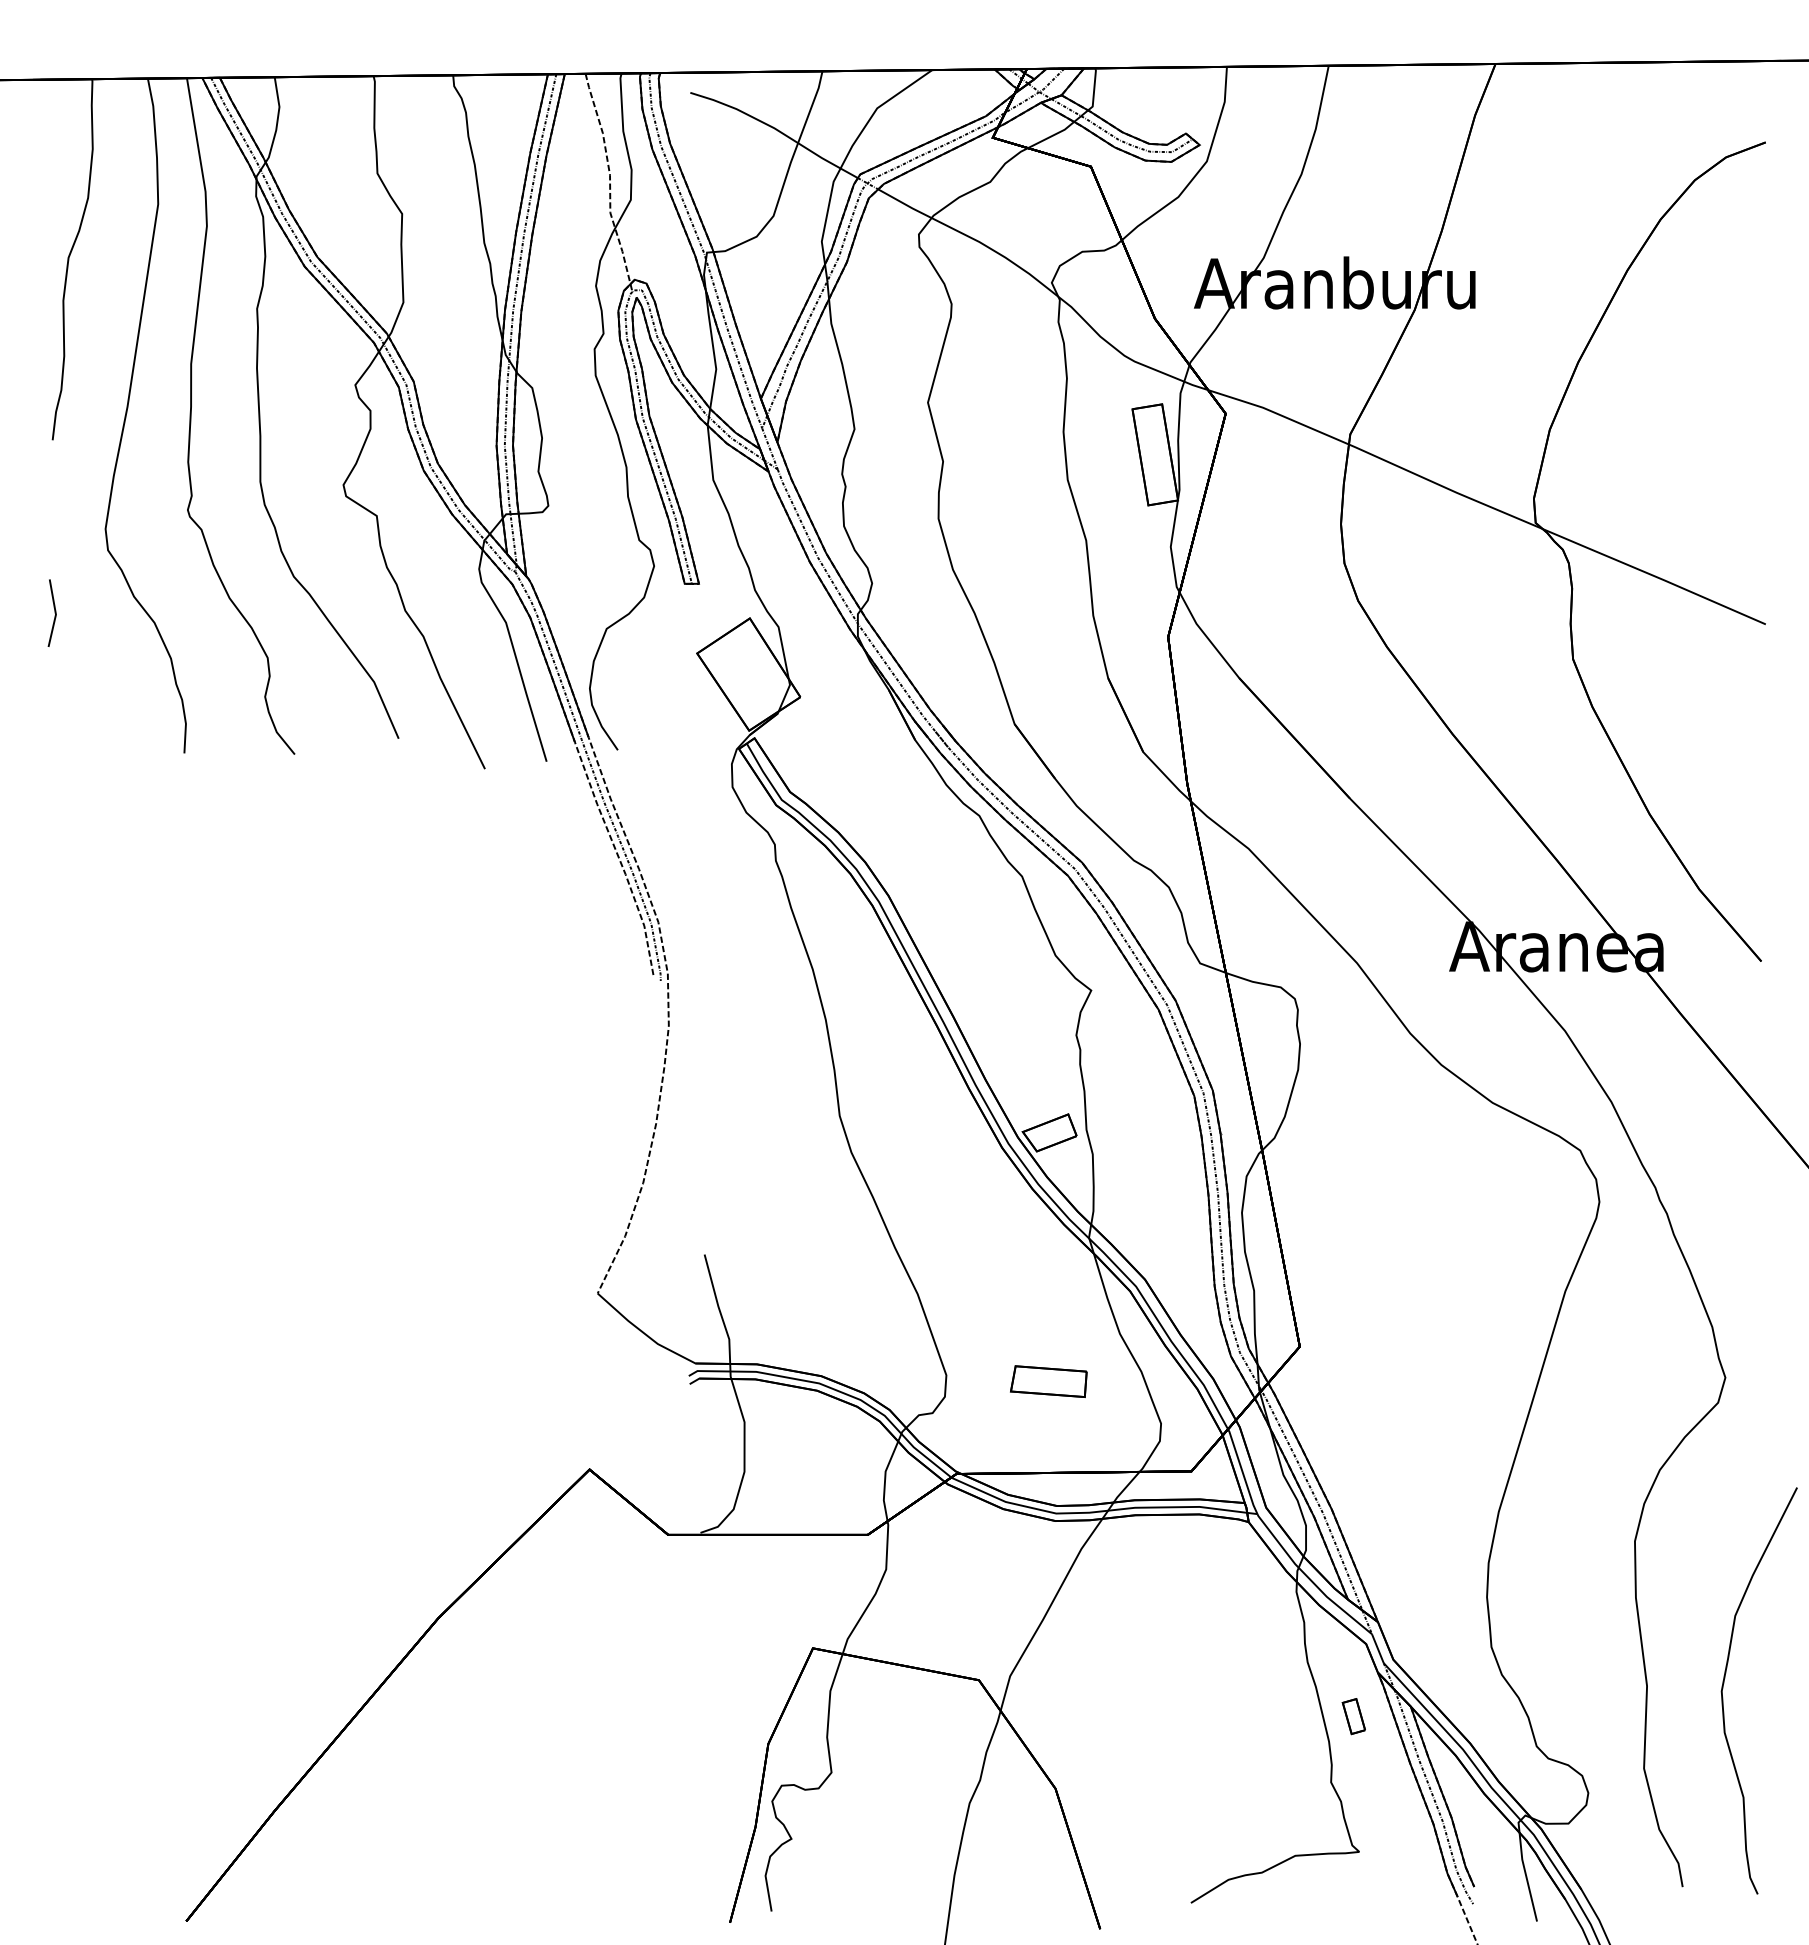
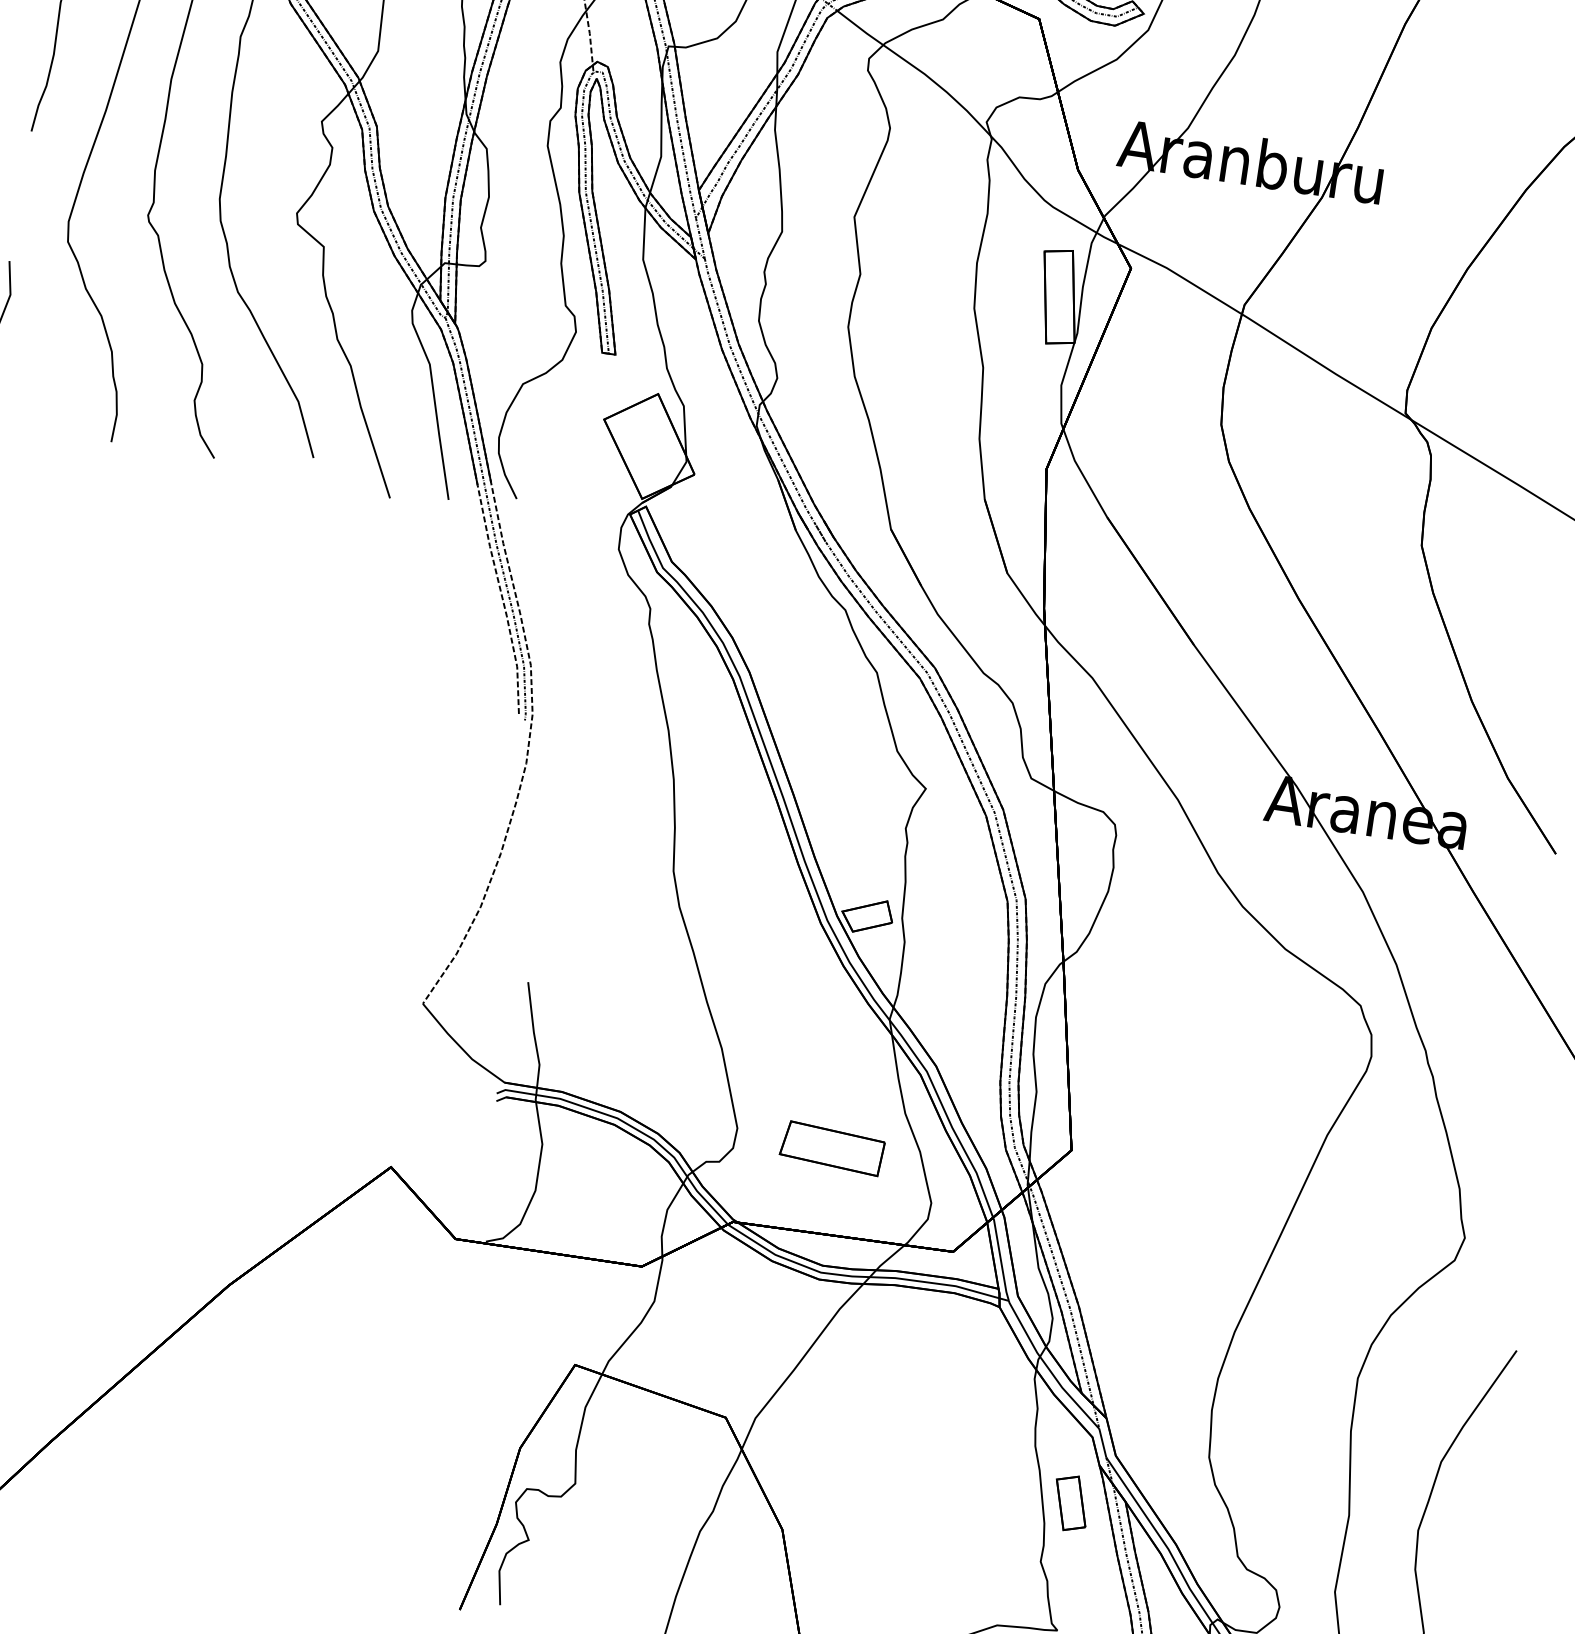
part: (1048, 1381) -> (831, 1148), size x1.43
part: (1353, 1716) -> (1070, 1503), size x1.67

